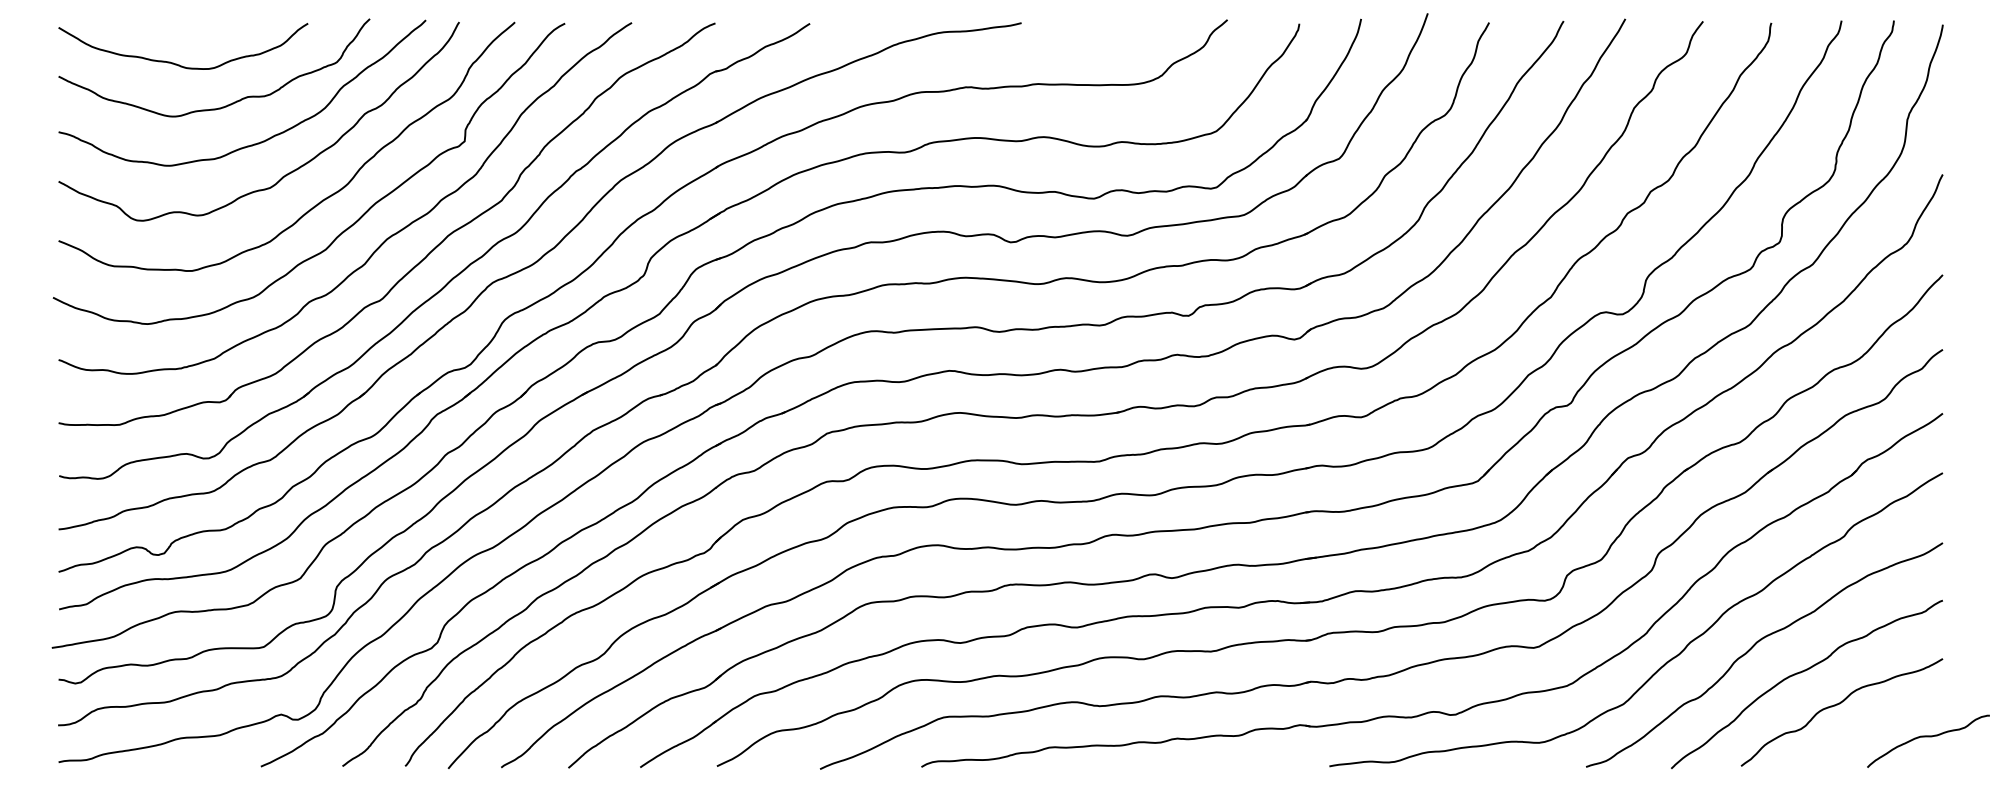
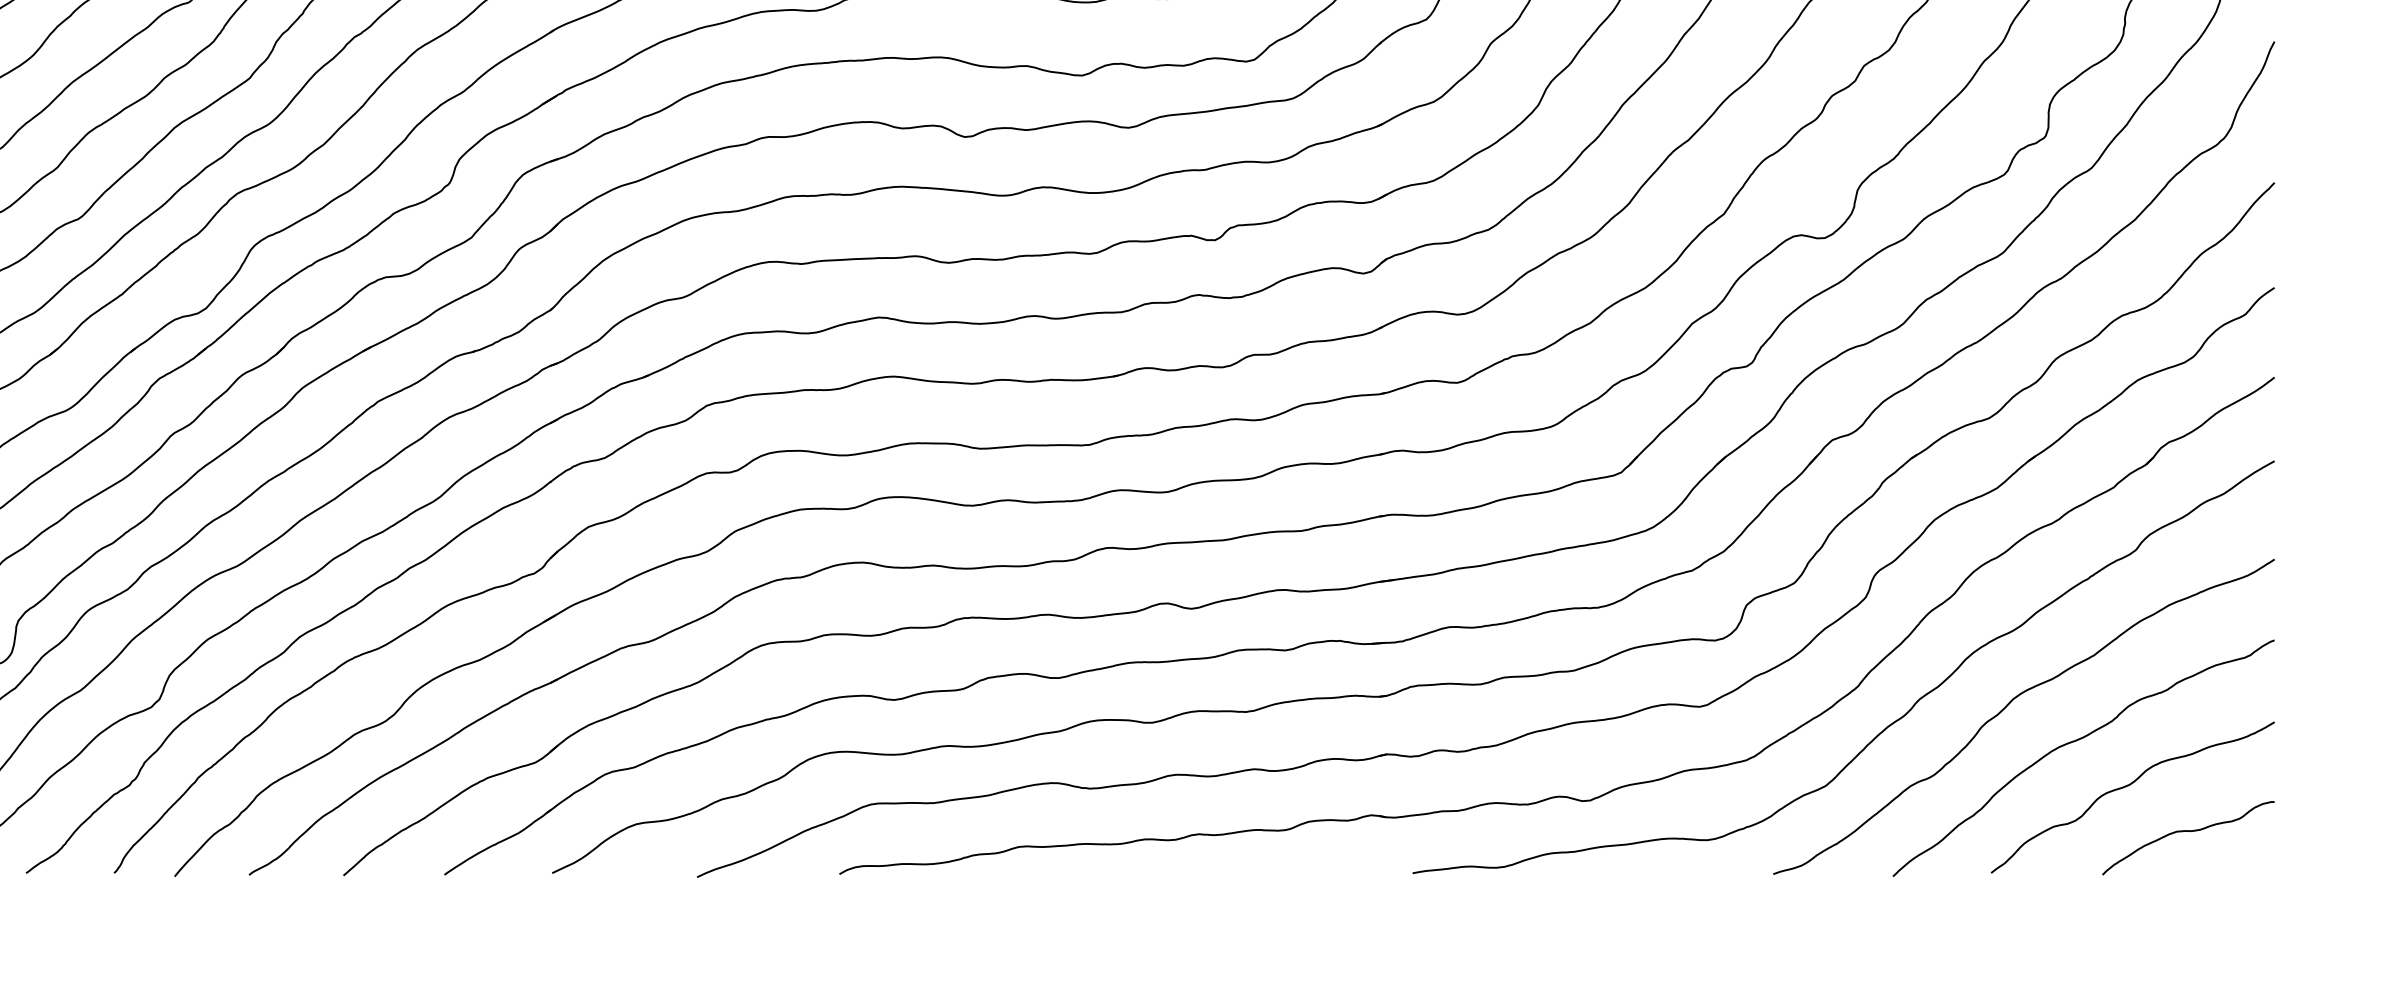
curve: (1928, 737) -> (2188, 832), moved

